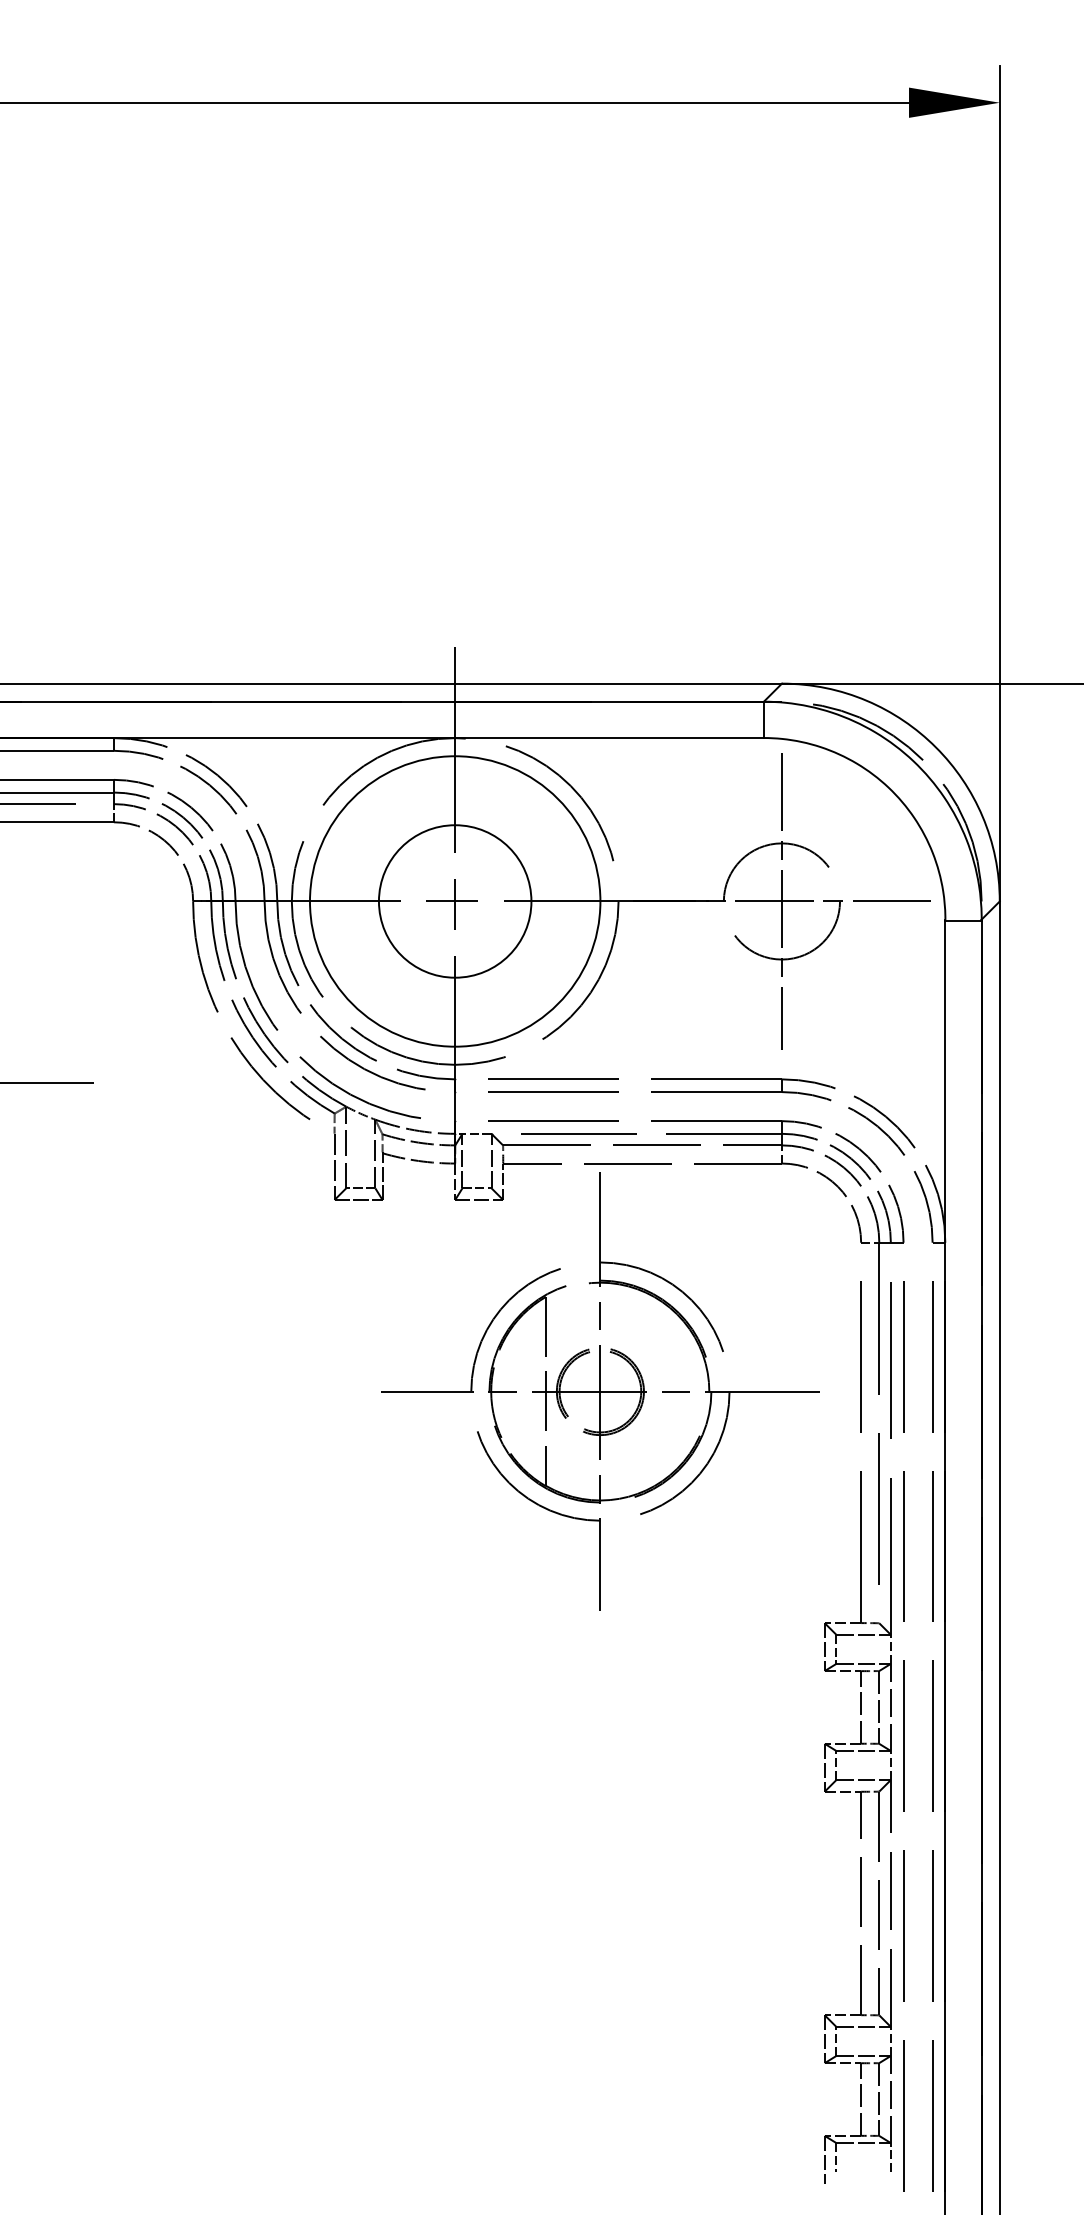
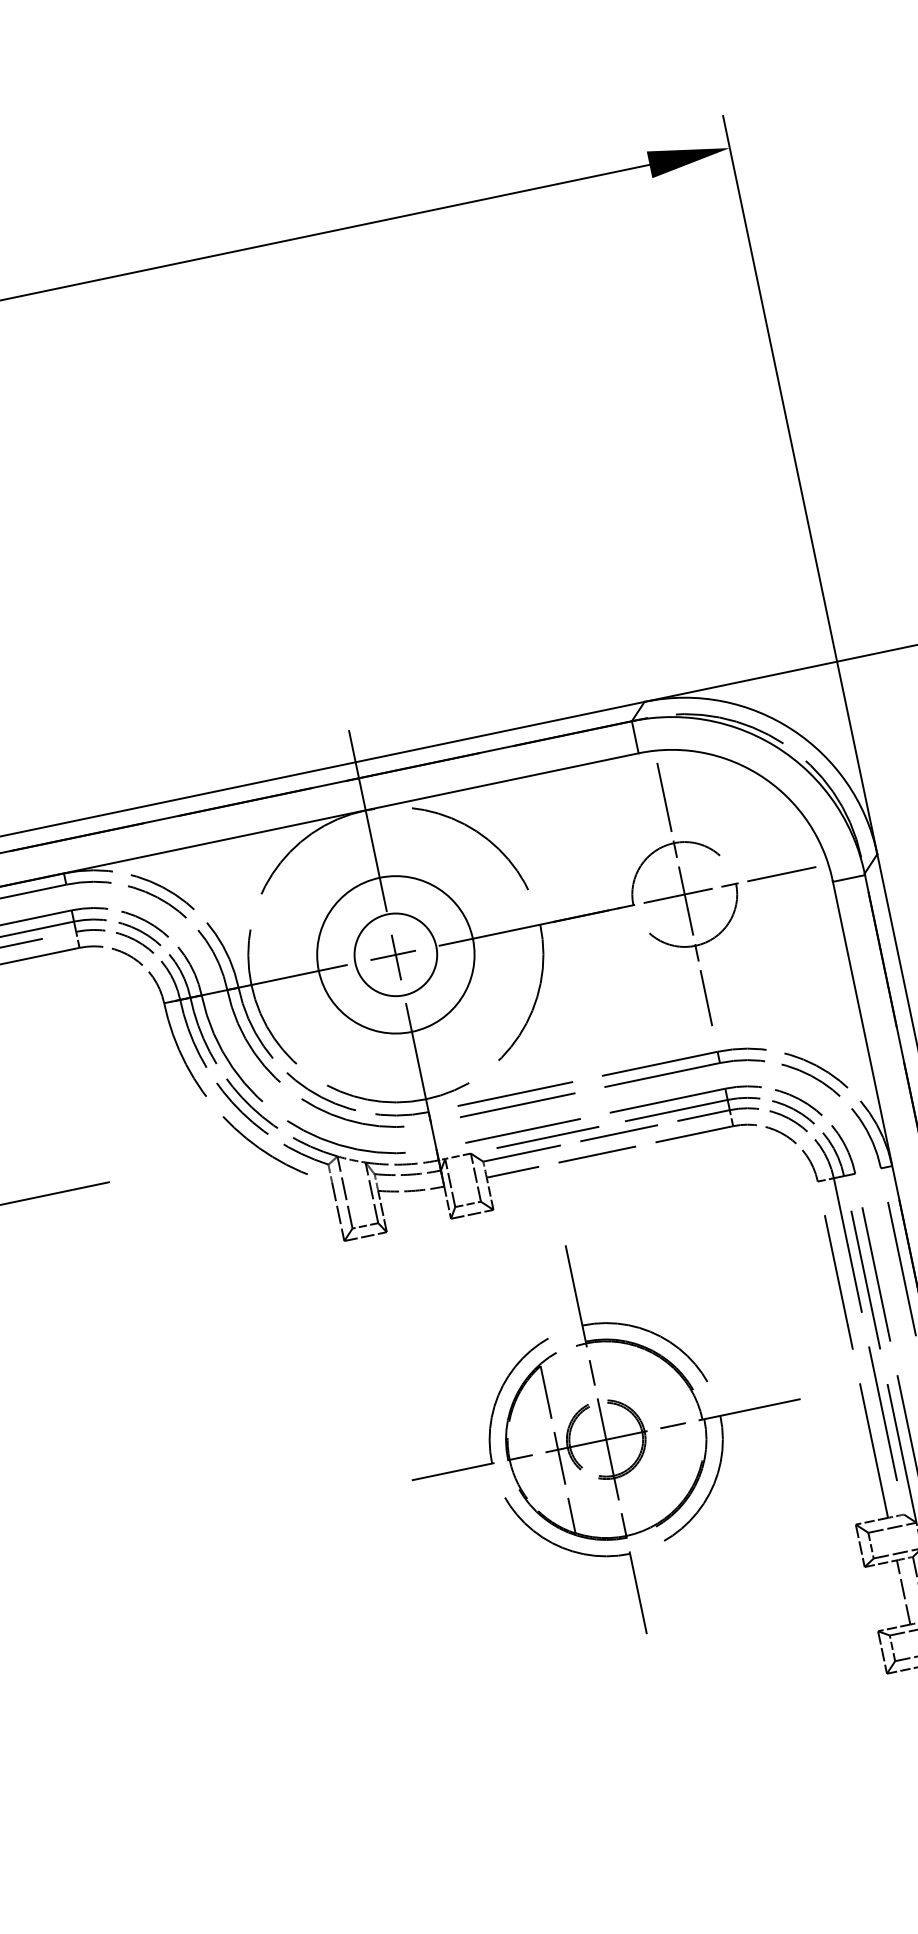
circle: (454, 901) -> (395, 955), size x0.6
circle: (454, 901) -> (395, 955), size x0.6
part: (600, 1391) -> (606, 1439), moved

